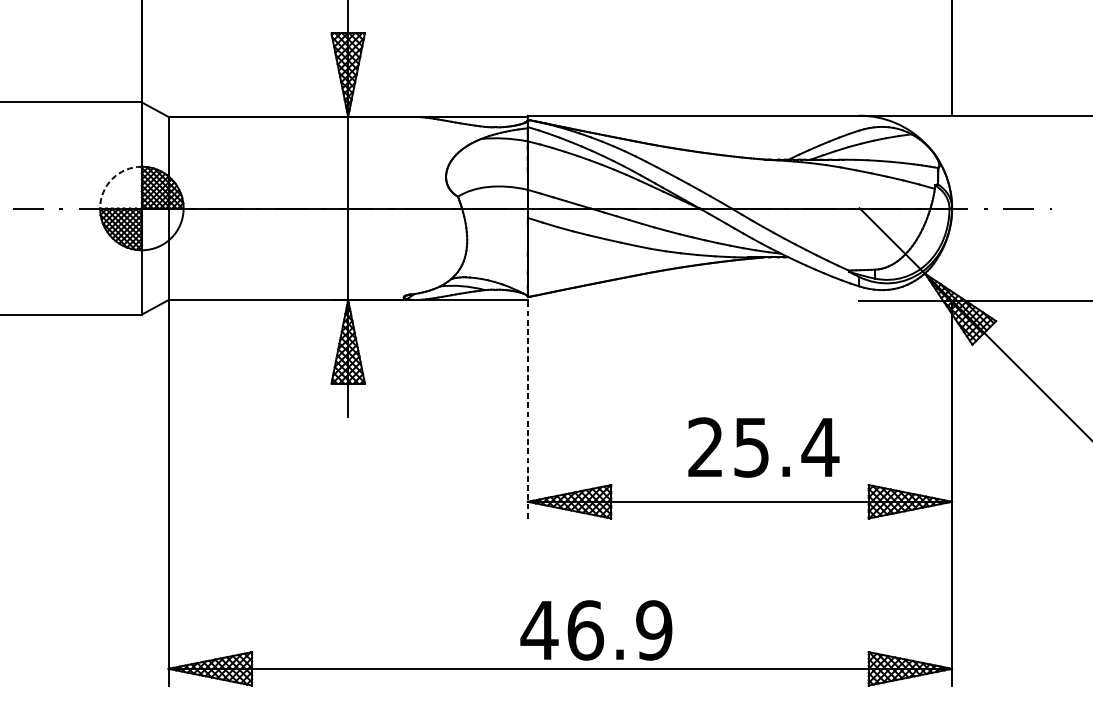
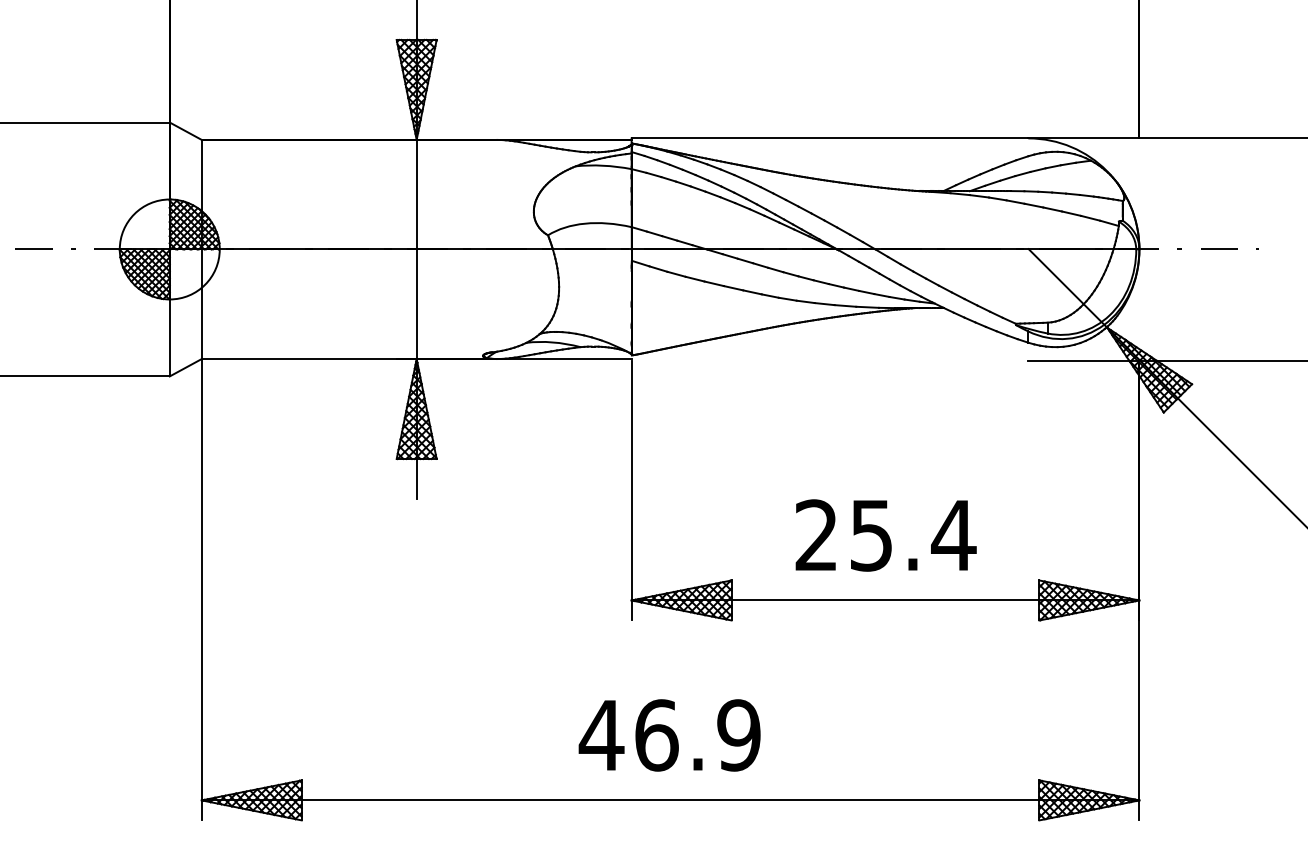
arc: (112, 179) -> (134, 214), dashed -> solid
line: (527, 409) -> (631, 490), dashed -> solid
text: (763, 447) -> (885, 535), moved
text: (596, 630) -> (669, 735), moved

